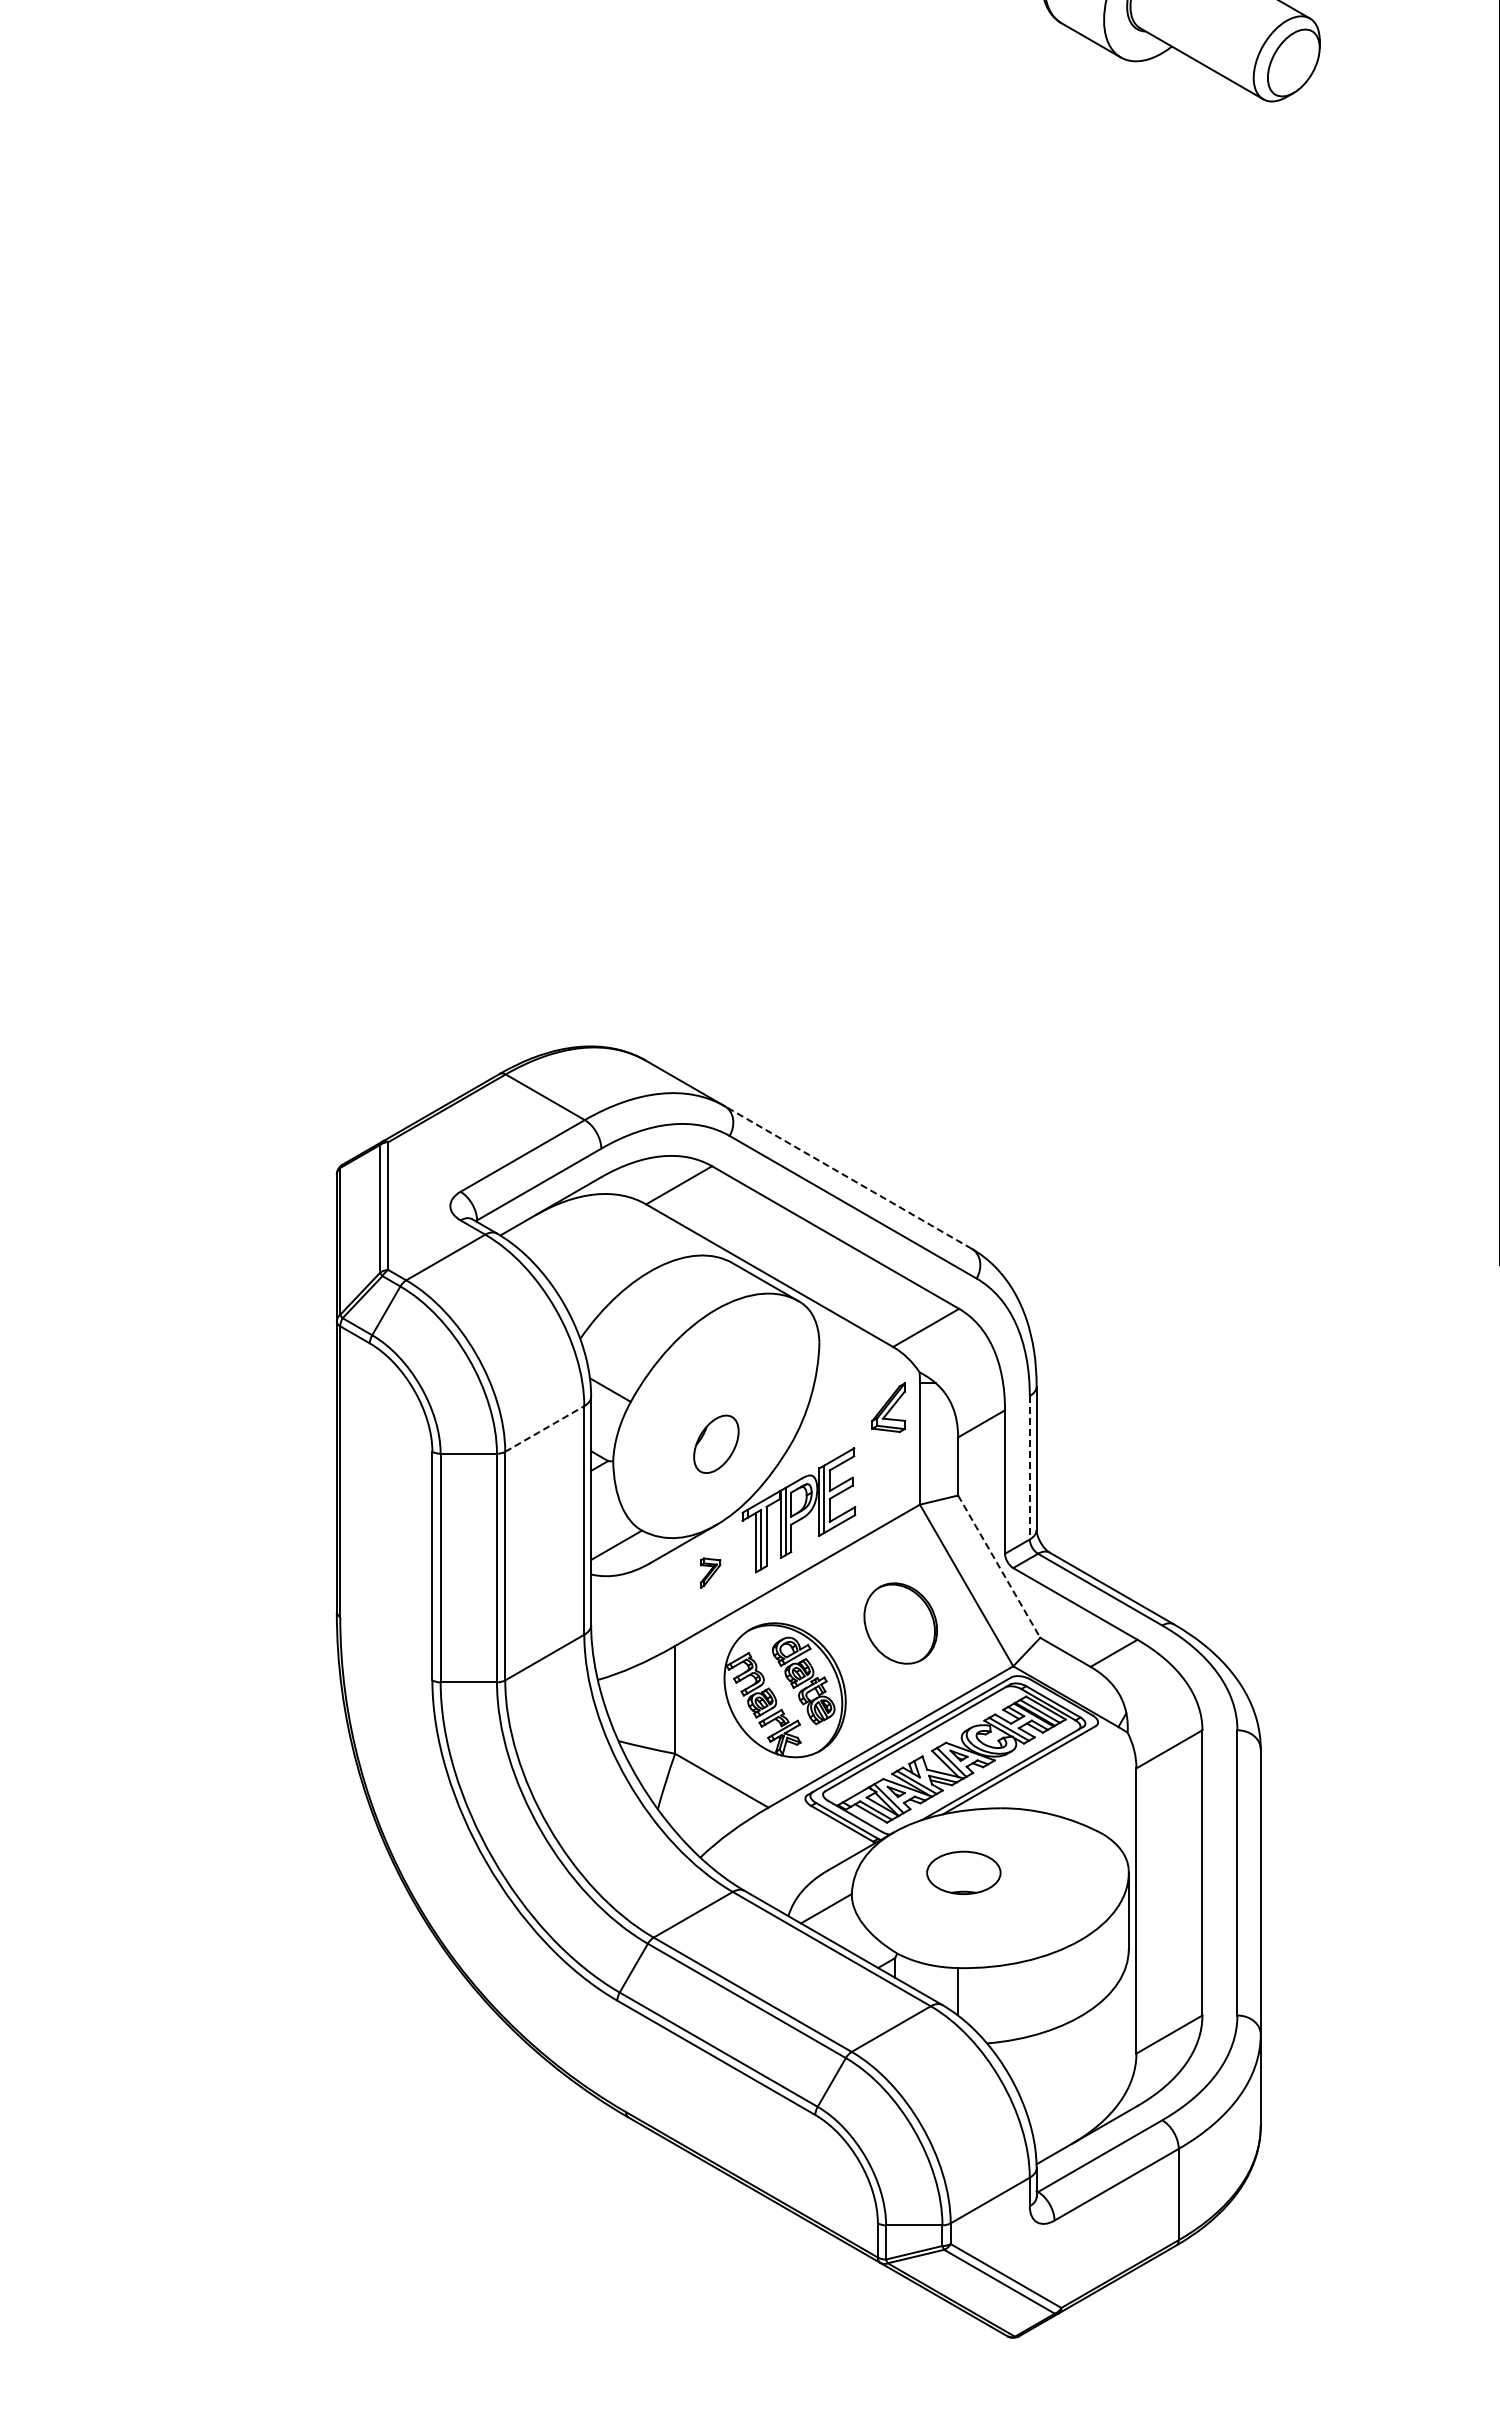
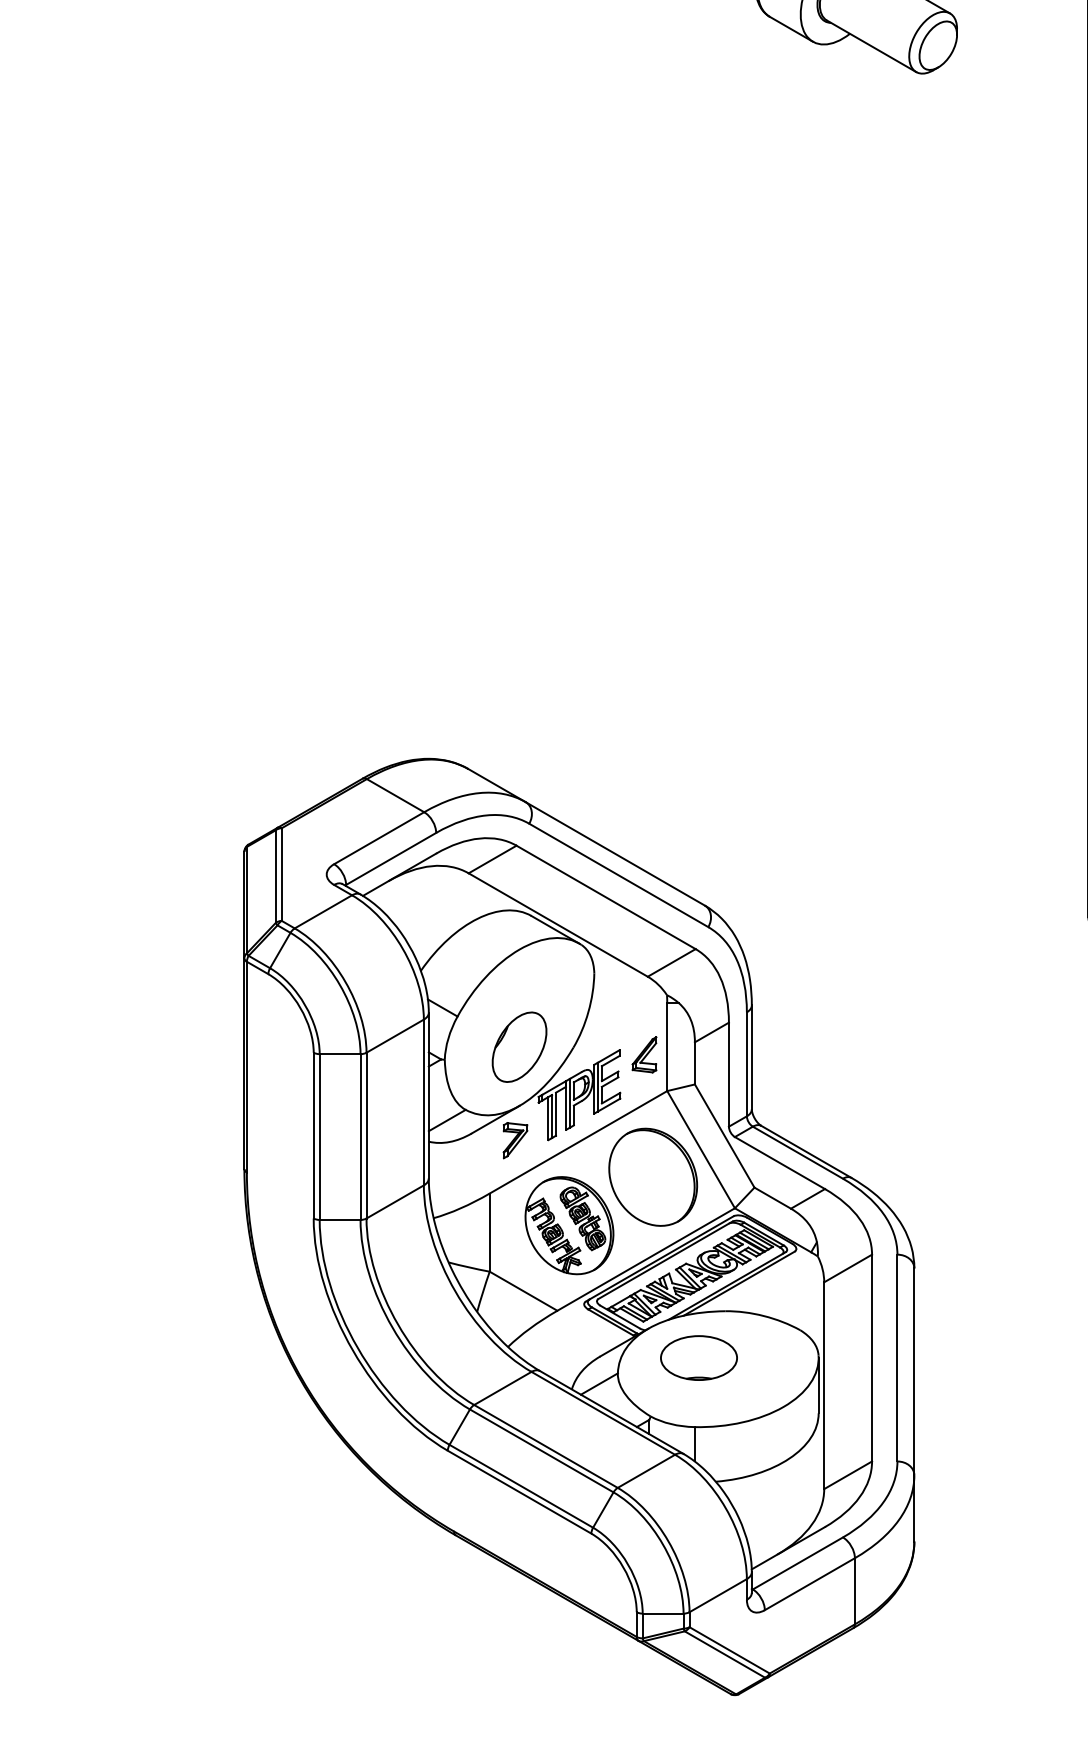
line: (848, 1177) -> (615, 853), dashed -> solid
part: (888, 1407) -> (644, 1054), moved
line: (544, 1428) -> (394, 1035), dashed -> solid
part: (716, 1444) -> (519, 1047), size x1.67
line: (1029, 1467) -> (746, 1064), dashed -> solid
line: (999, 1567) -> (724, 1136), dashed -> solid
part: (710, 1572) -> (515, 1140), size x1.67
part: (900, 1623) -> (653, 1177), size x1.67
part: (963, 1872) -> (698, 1357), size x1.43

